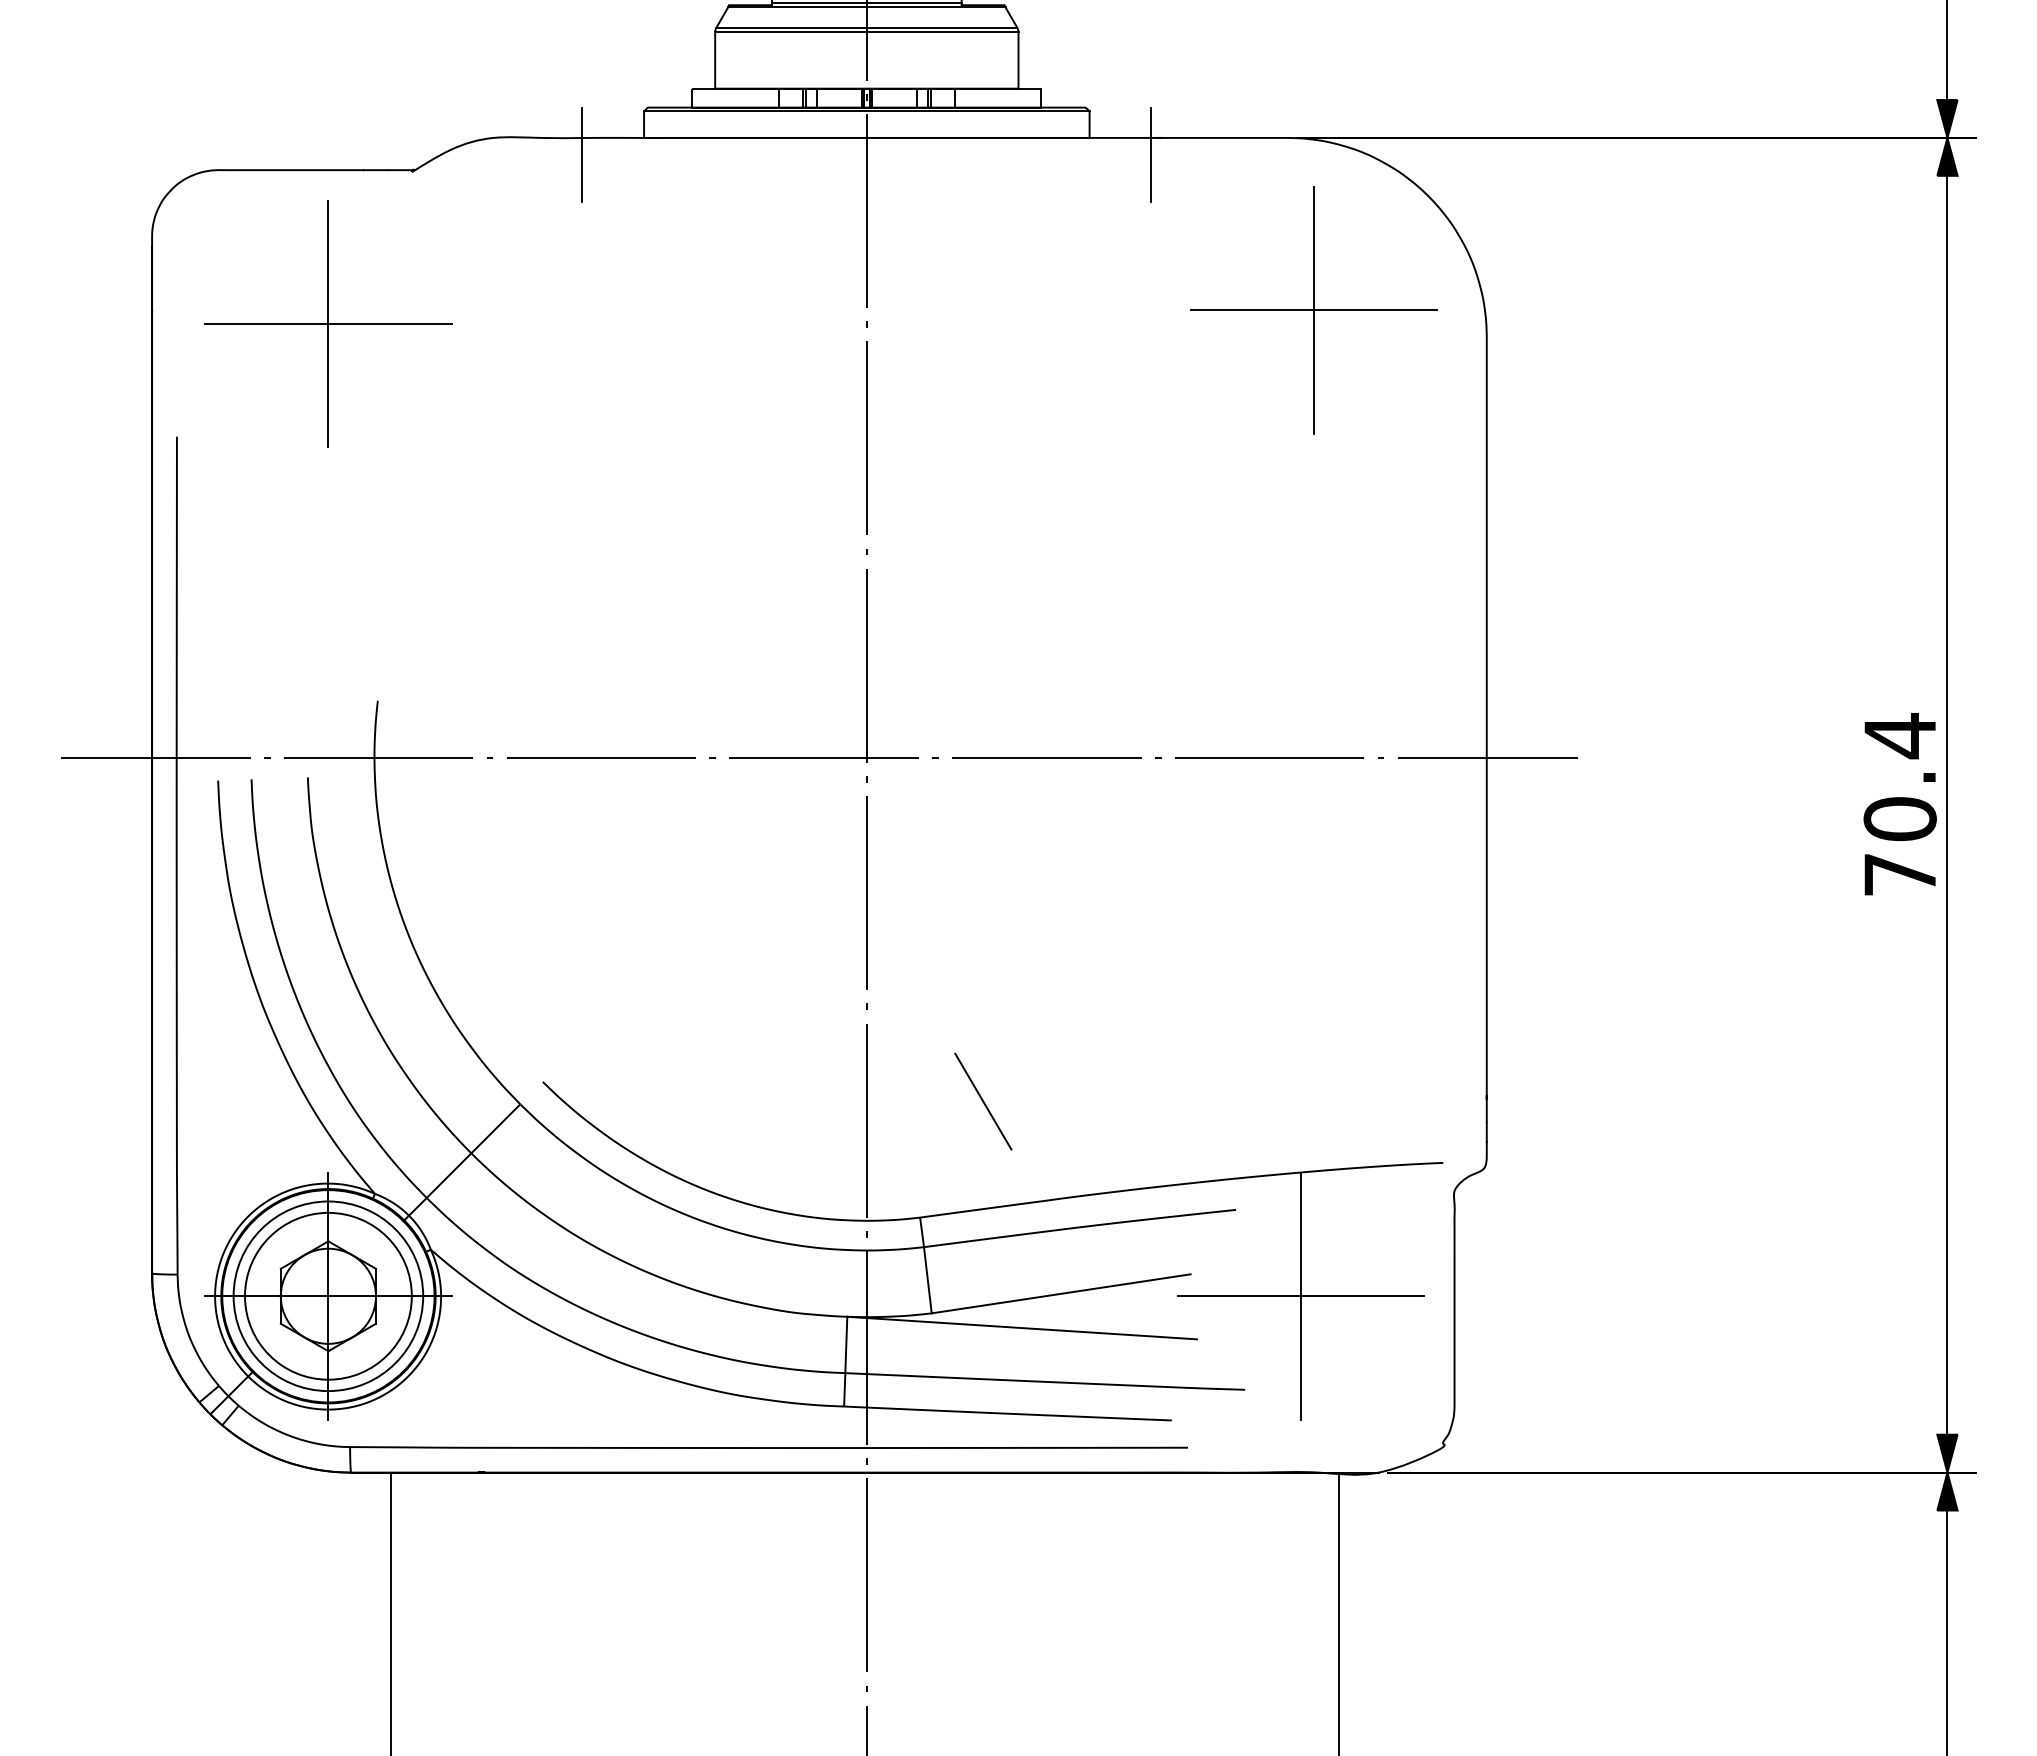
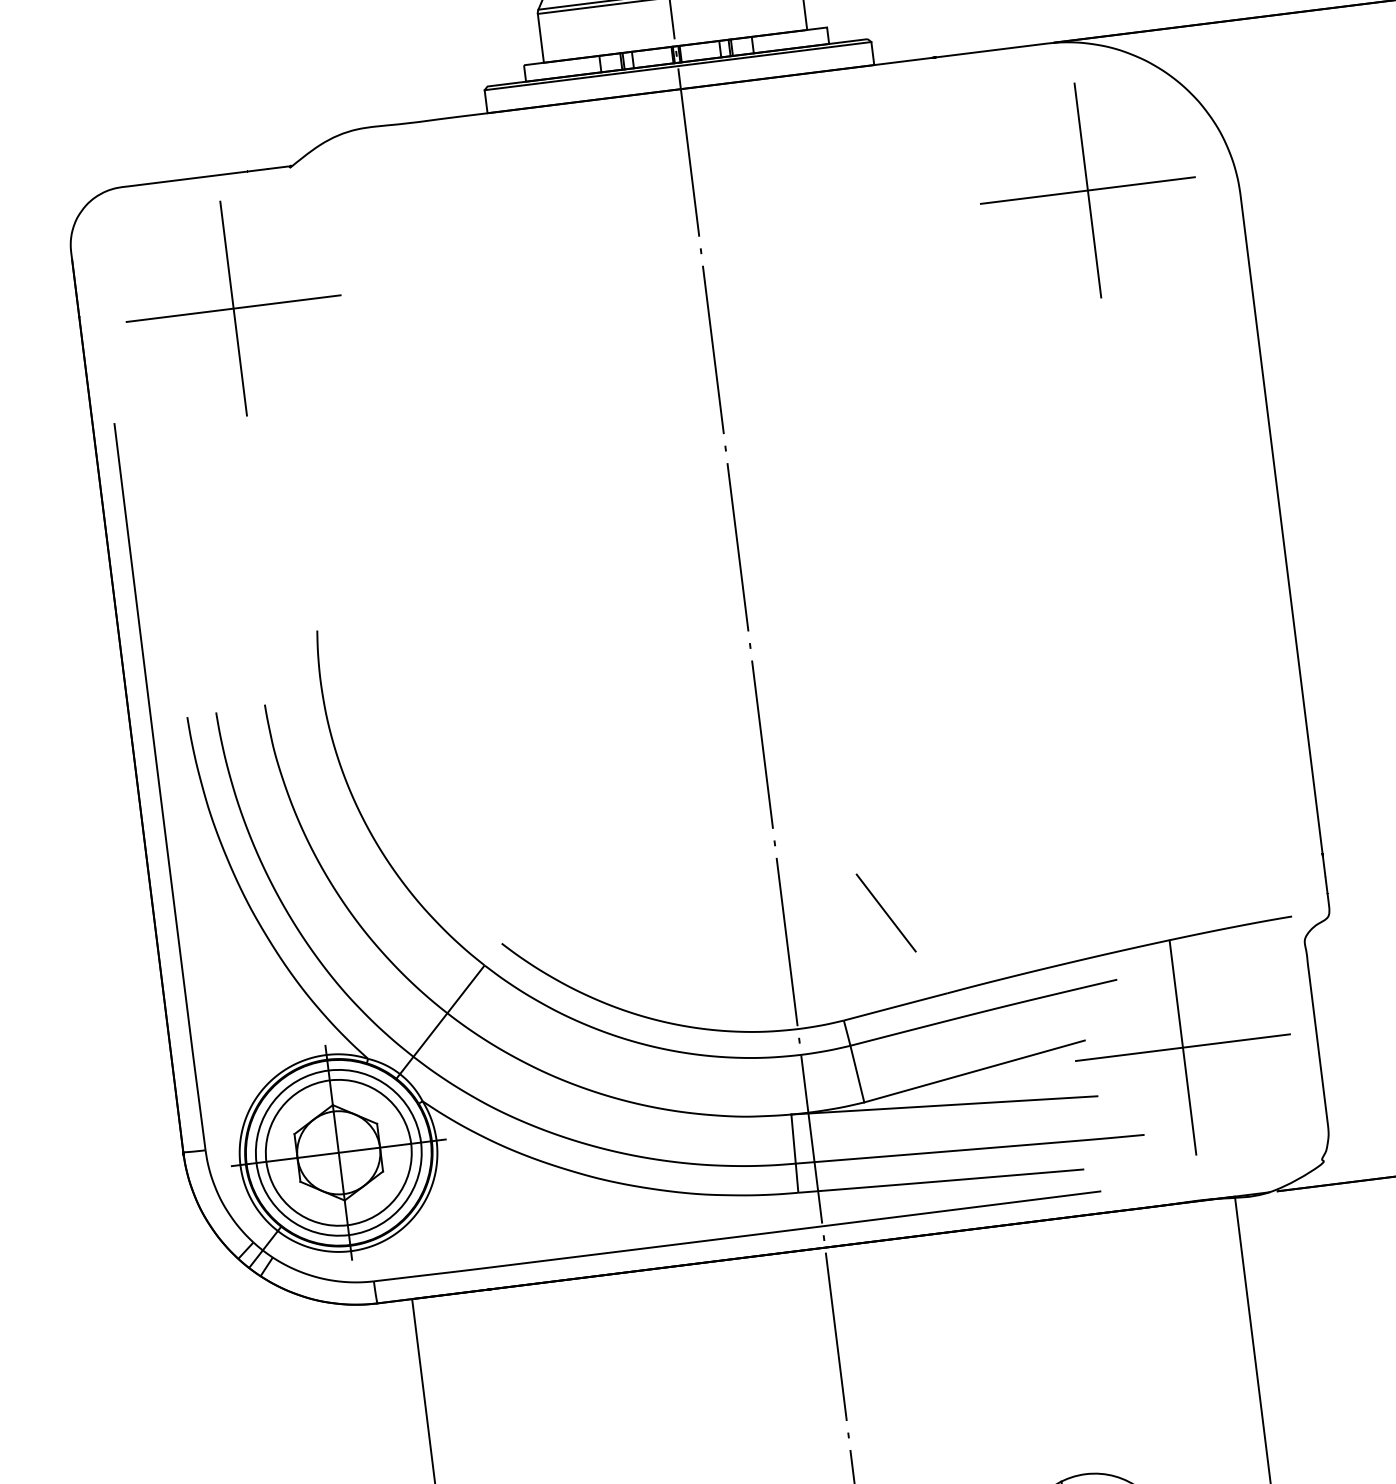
line: (582, 154) -> (435, 134), removed
line: (1151, 154) -> (929, 72), removed
line: (819, 757) -> (706, 632), removed

